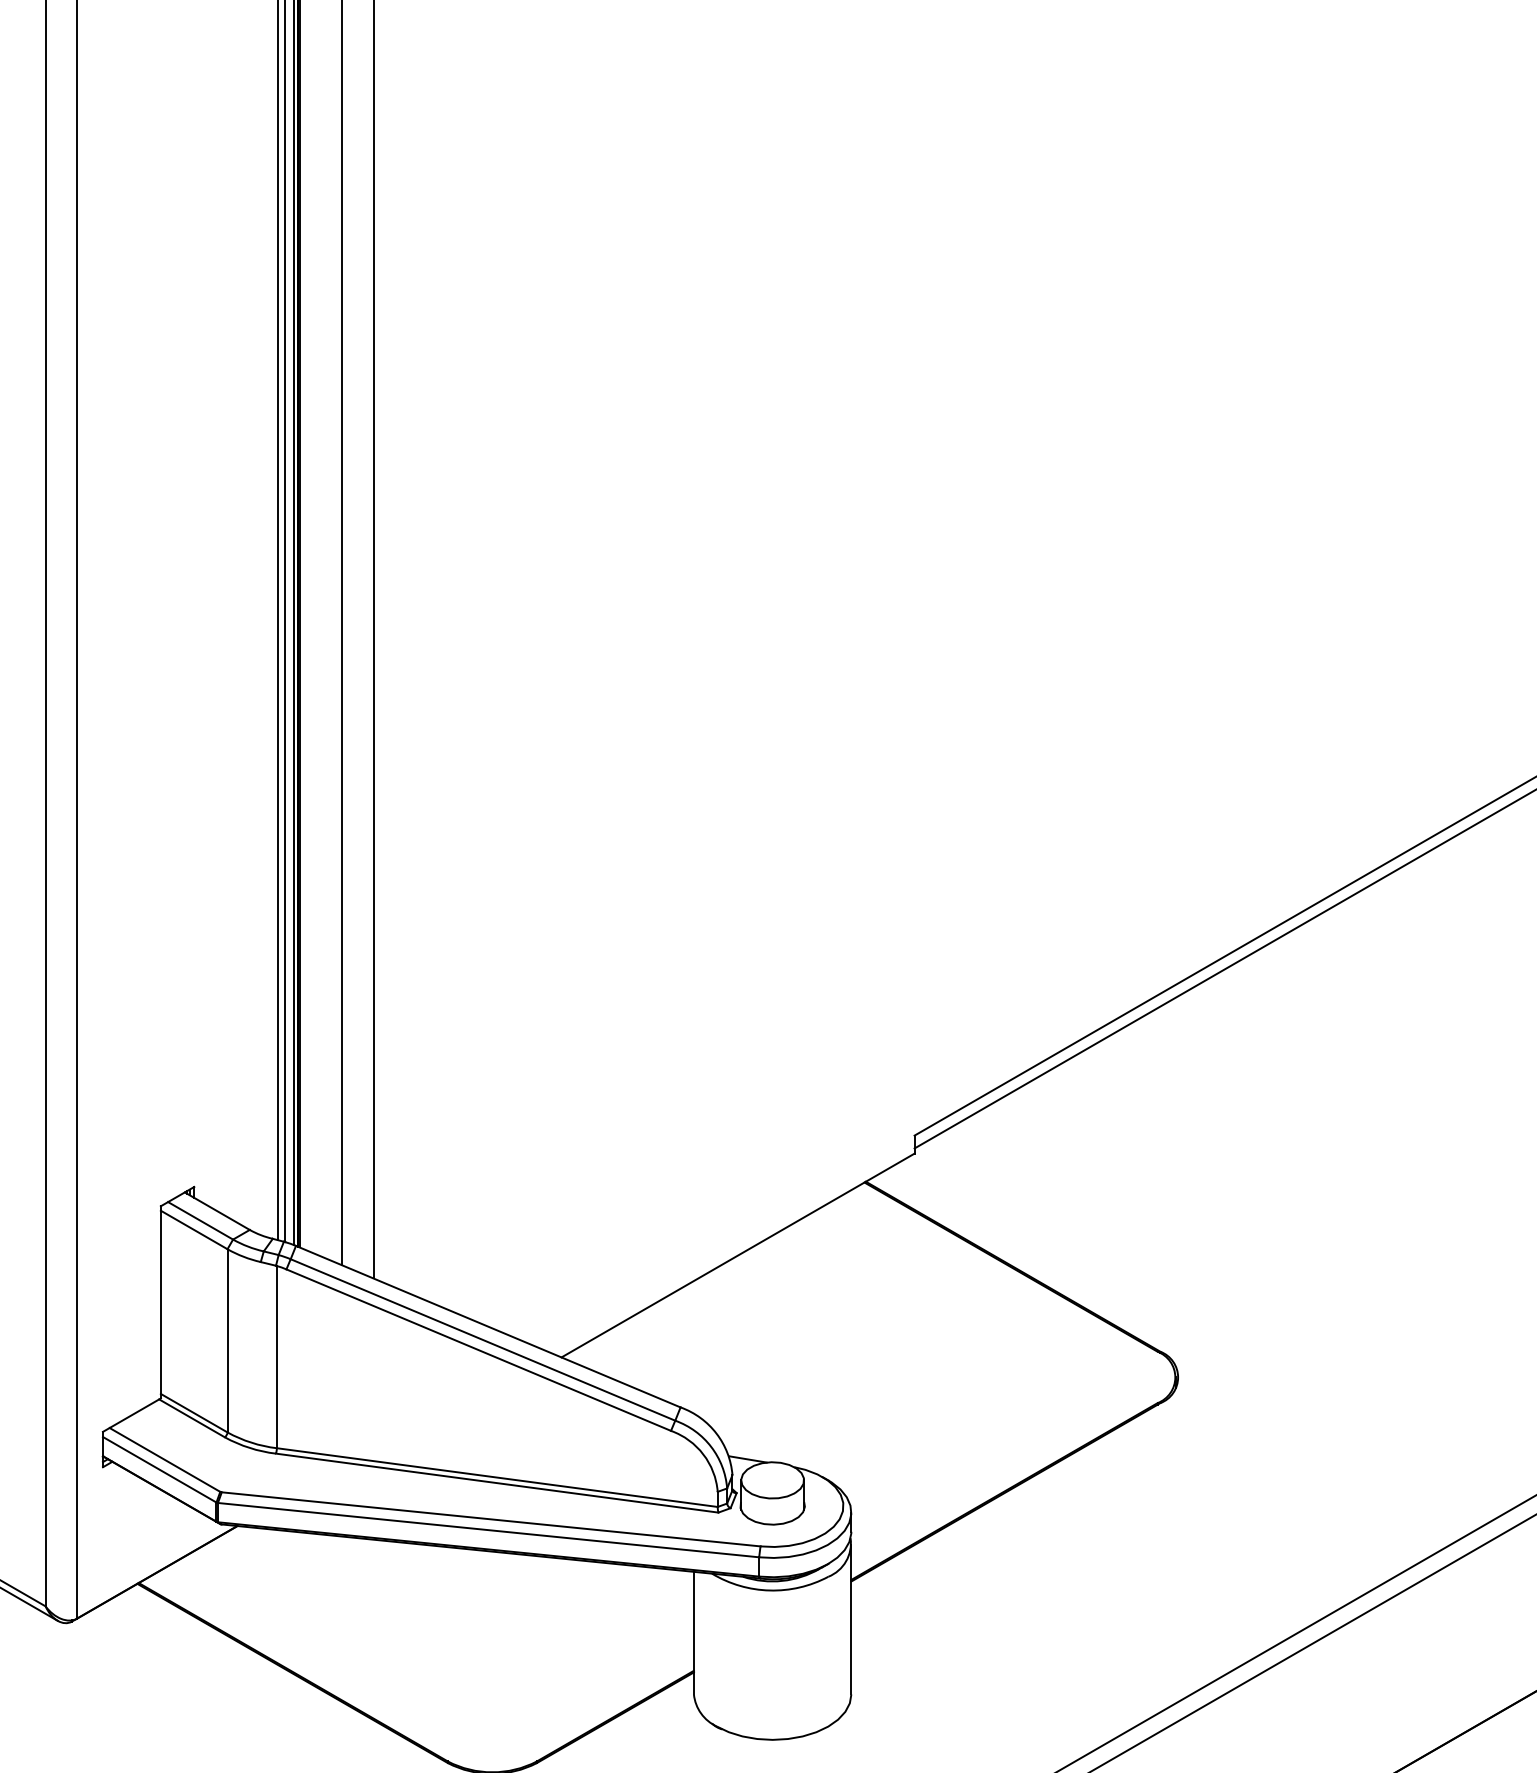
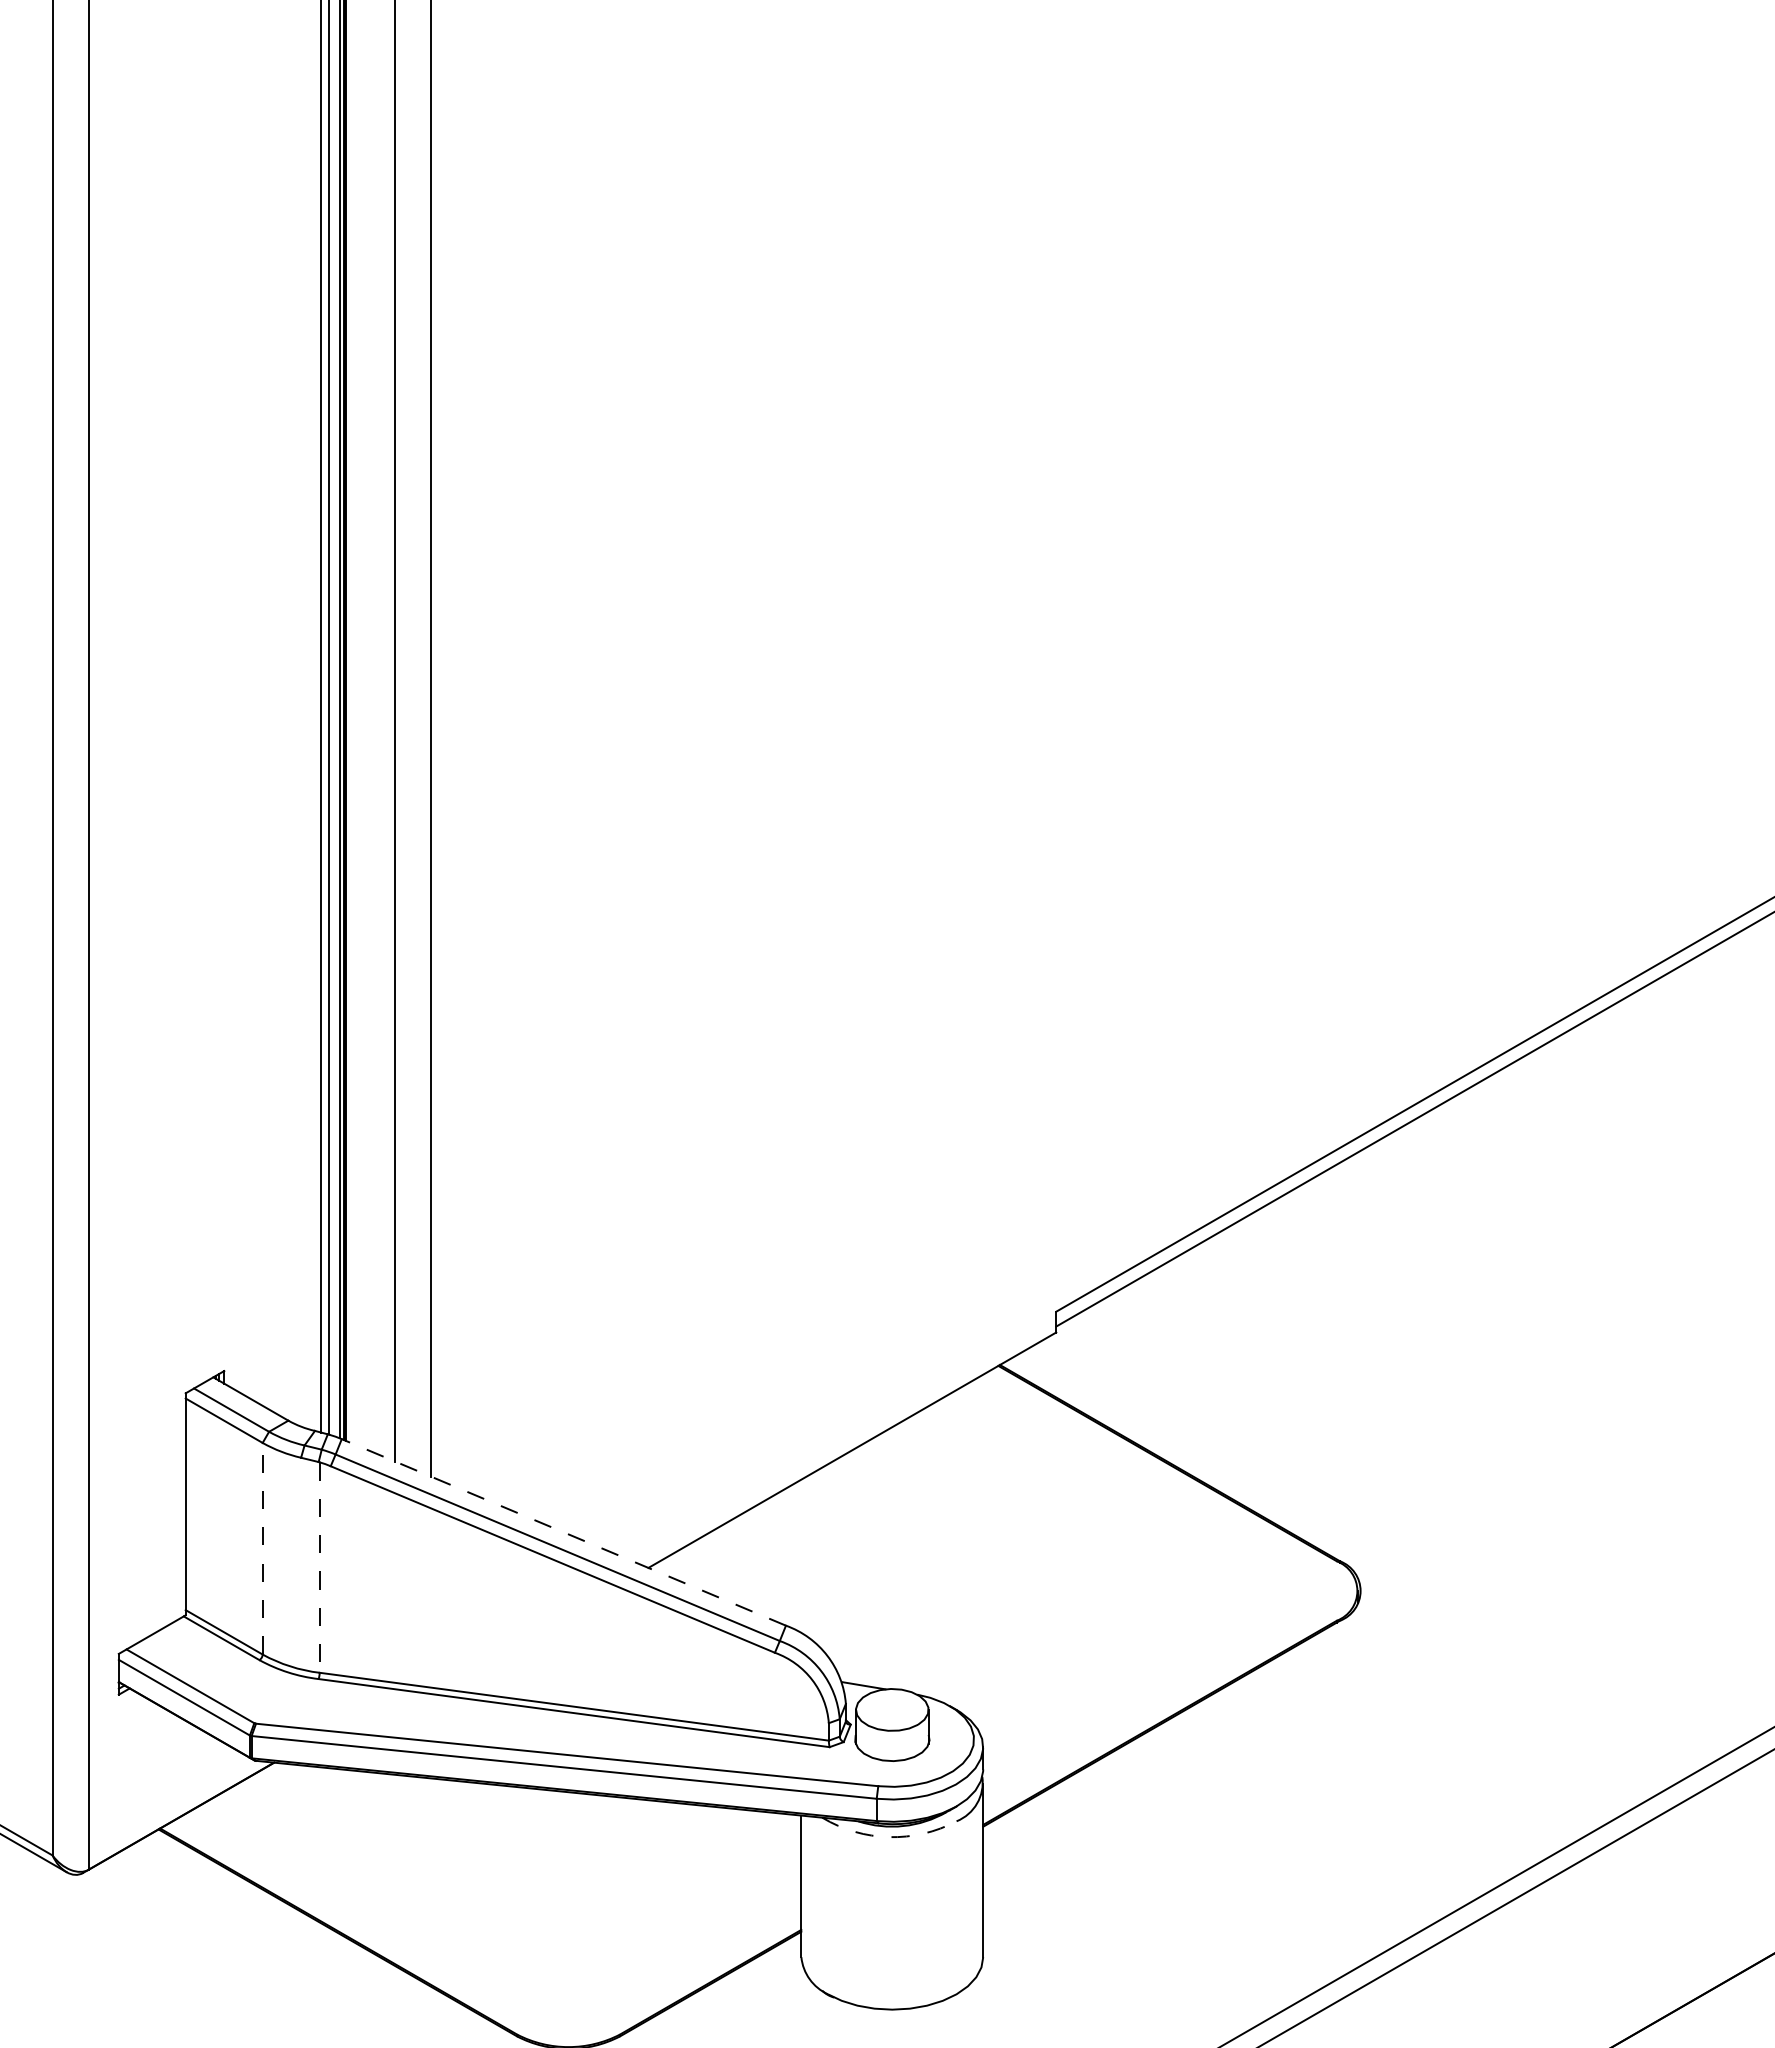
line: (487, 1326) -> (563, 1532), solid -> dashed
line: (227, 1340) -> (262, 1548), solid -> dashed
line: (276, 1357) -> (319, 1568), solid -> dashed
arc: (769, 1590) -> (888, 1837), solid -> dashed

